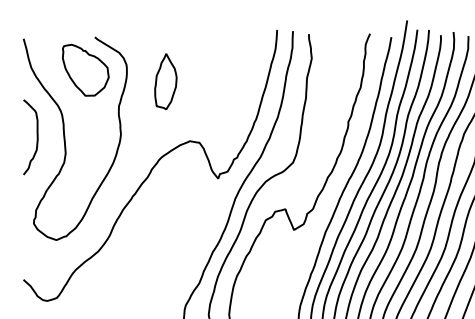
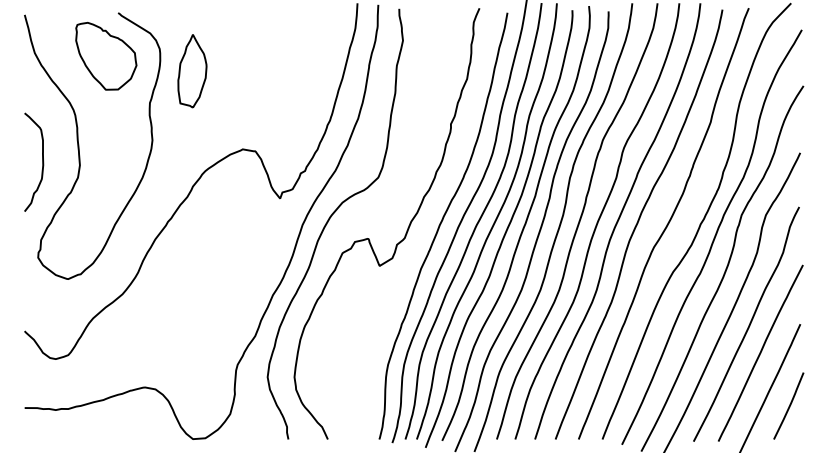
part: (165, 81) -> (192, 71), moved
curve: (37, 136) -> (42, 161), moved

